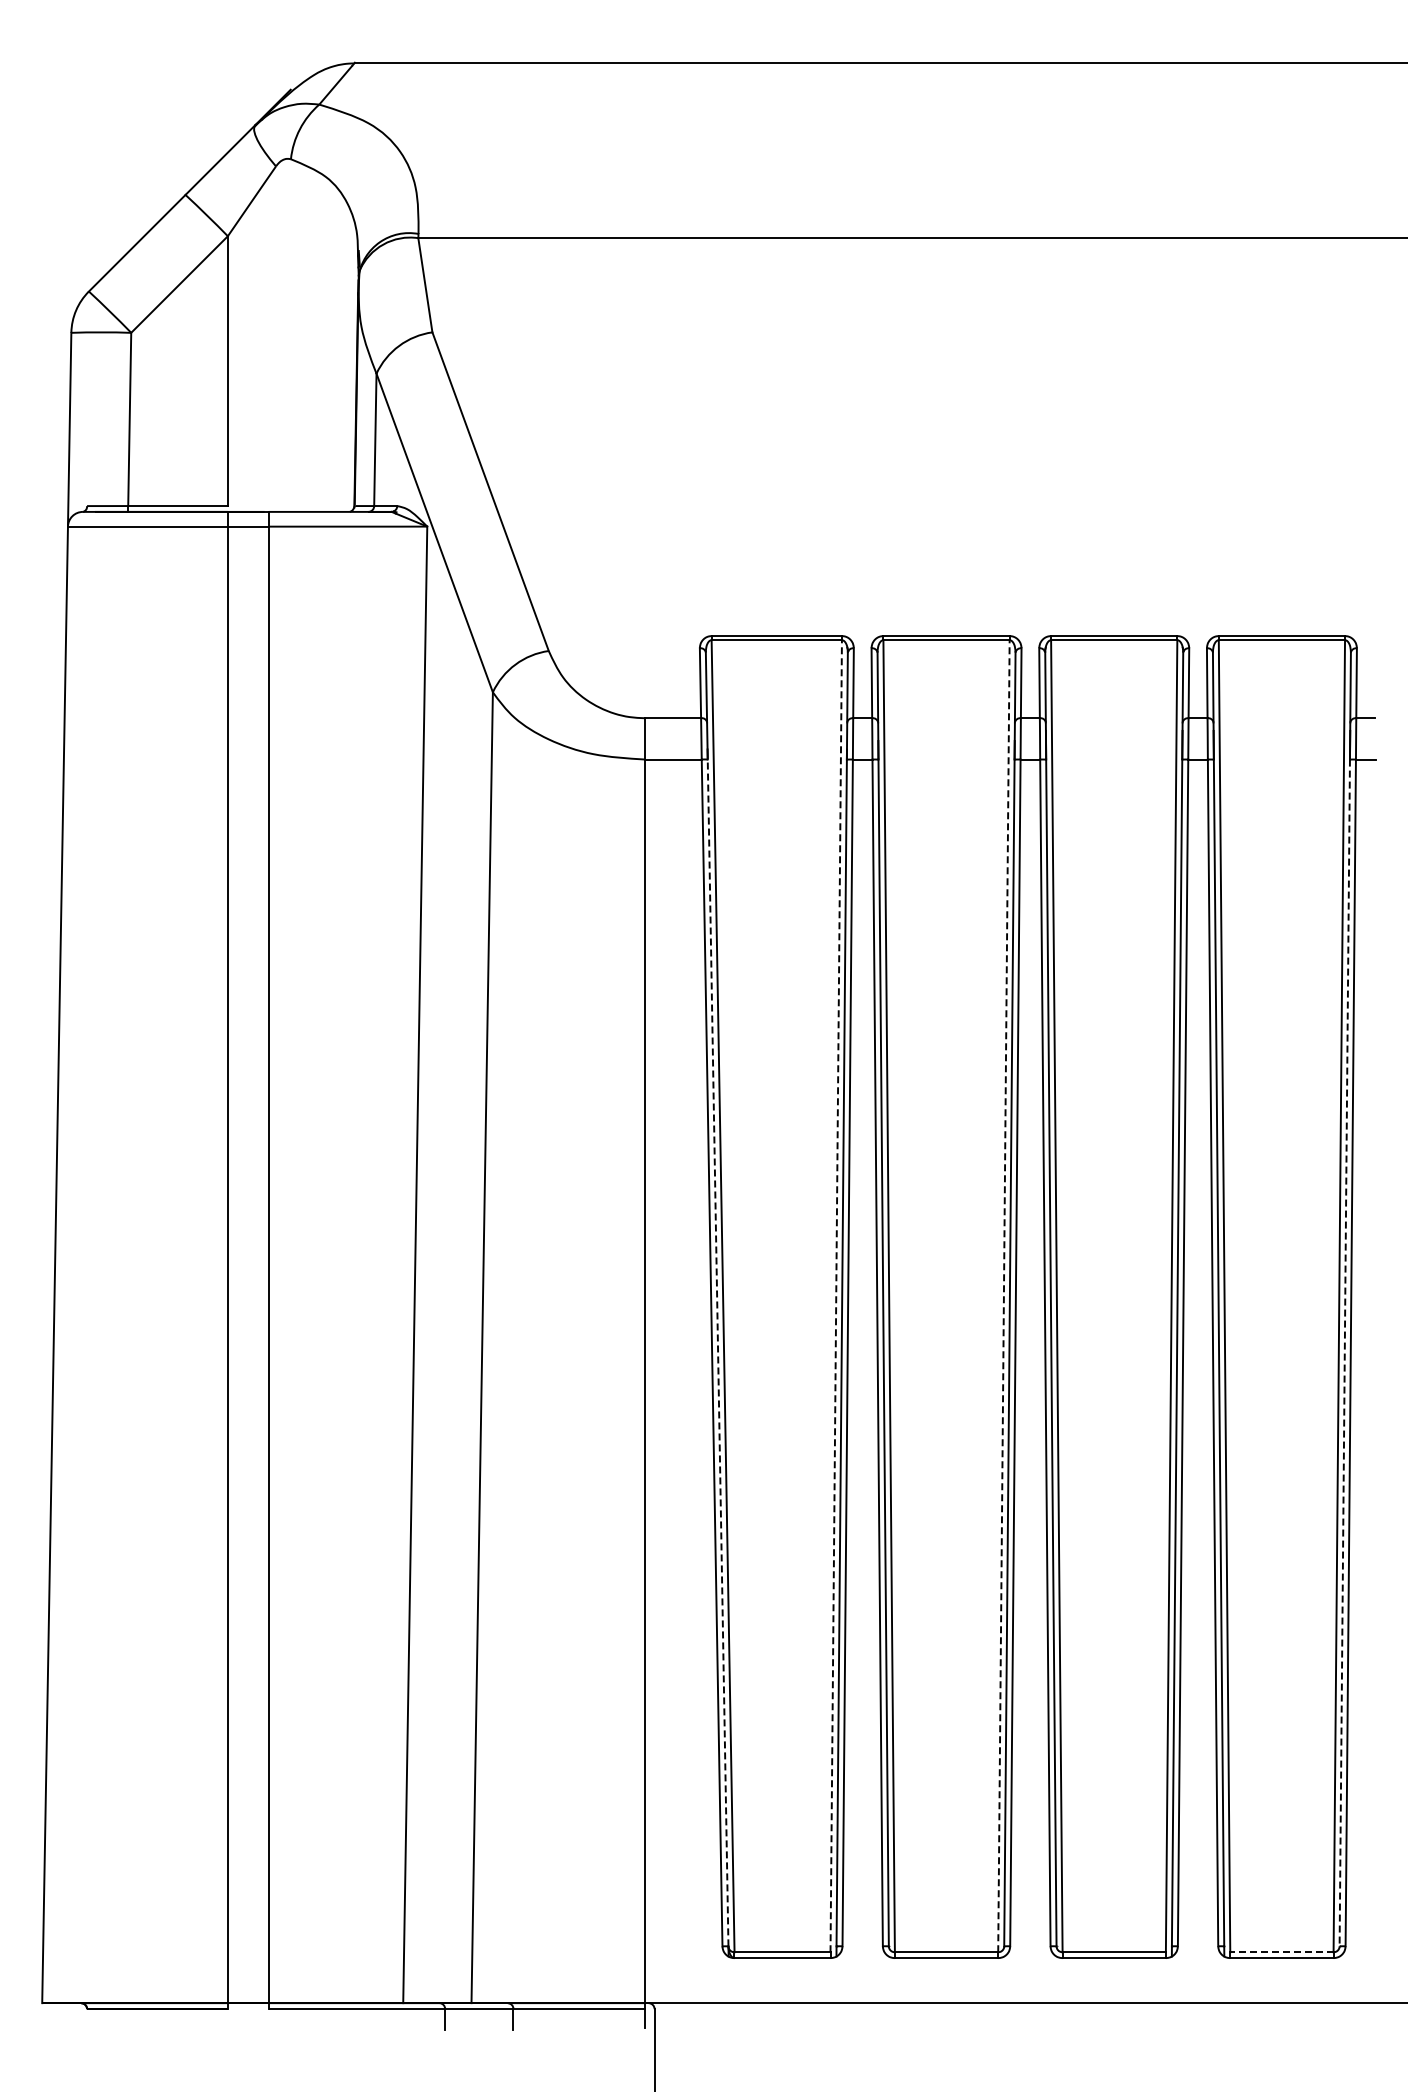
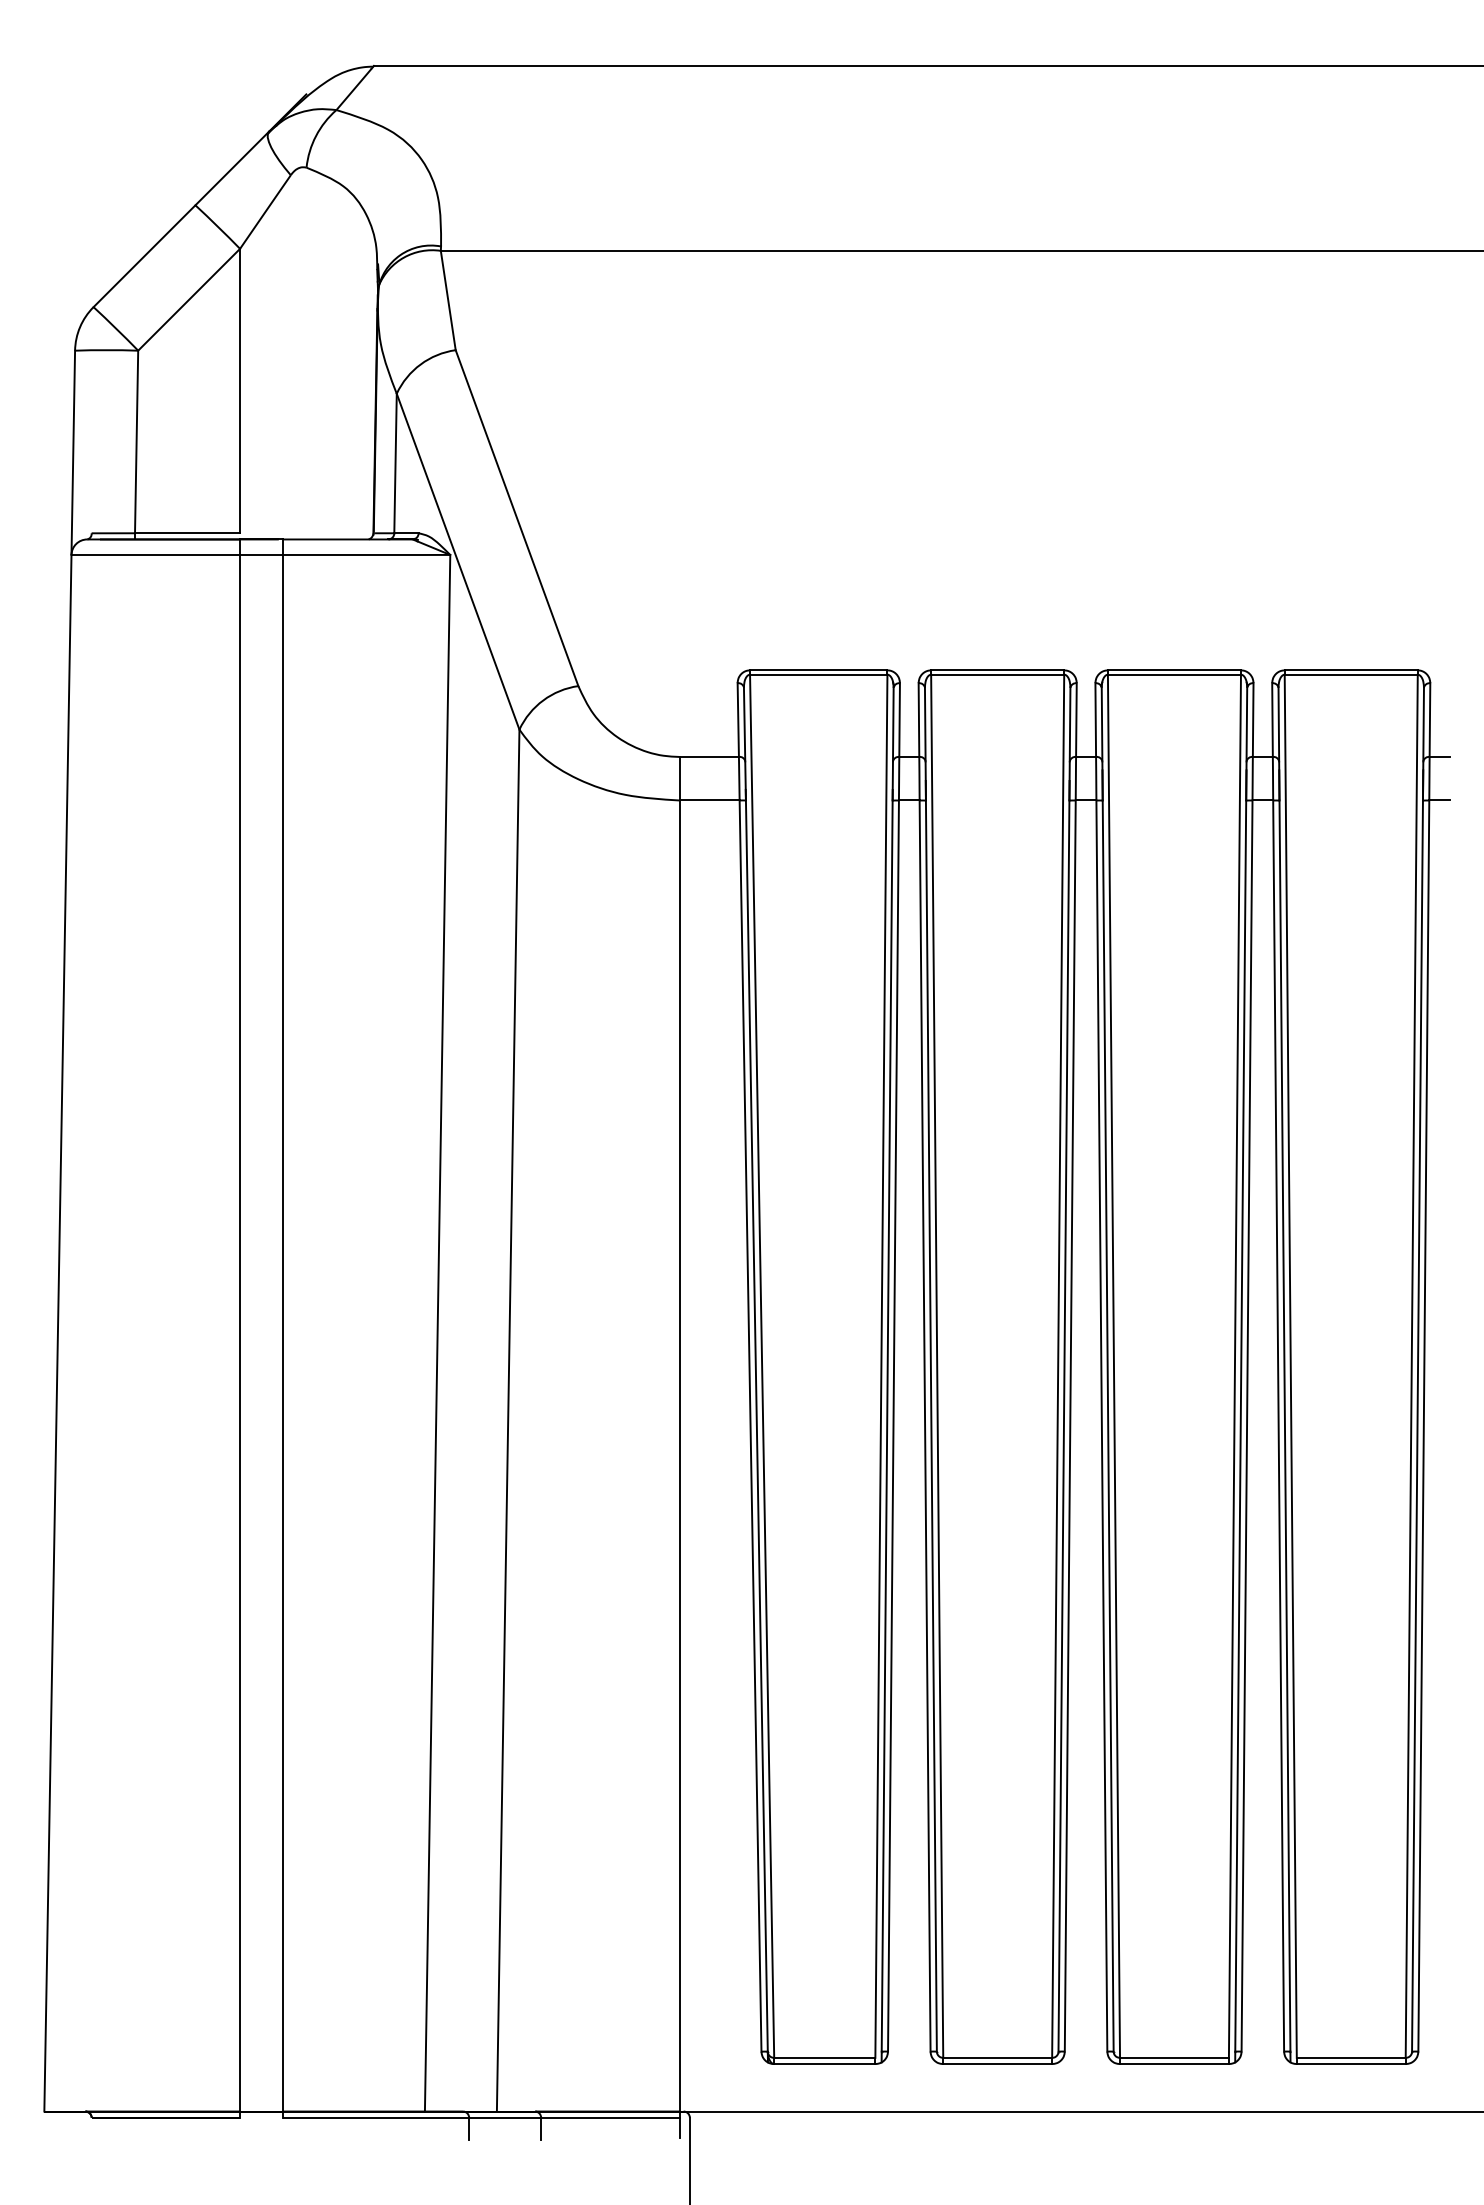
line: (836, 1295) -> (881, 1365), dashed -> solid
line: (1003, 1295) -> (1057, 1365), dashed -> solid
line: (718, 1352) -> (757, 1425), dashed -> solid
line: (1344, 1353) -> (1417, 1426), dashed -> solid
line: (1281, 1952) -> (1350, 2058), dashed -> solid

